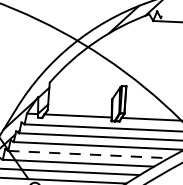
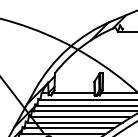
line: (88, 155) -> (81, 117), dashed -> solid

